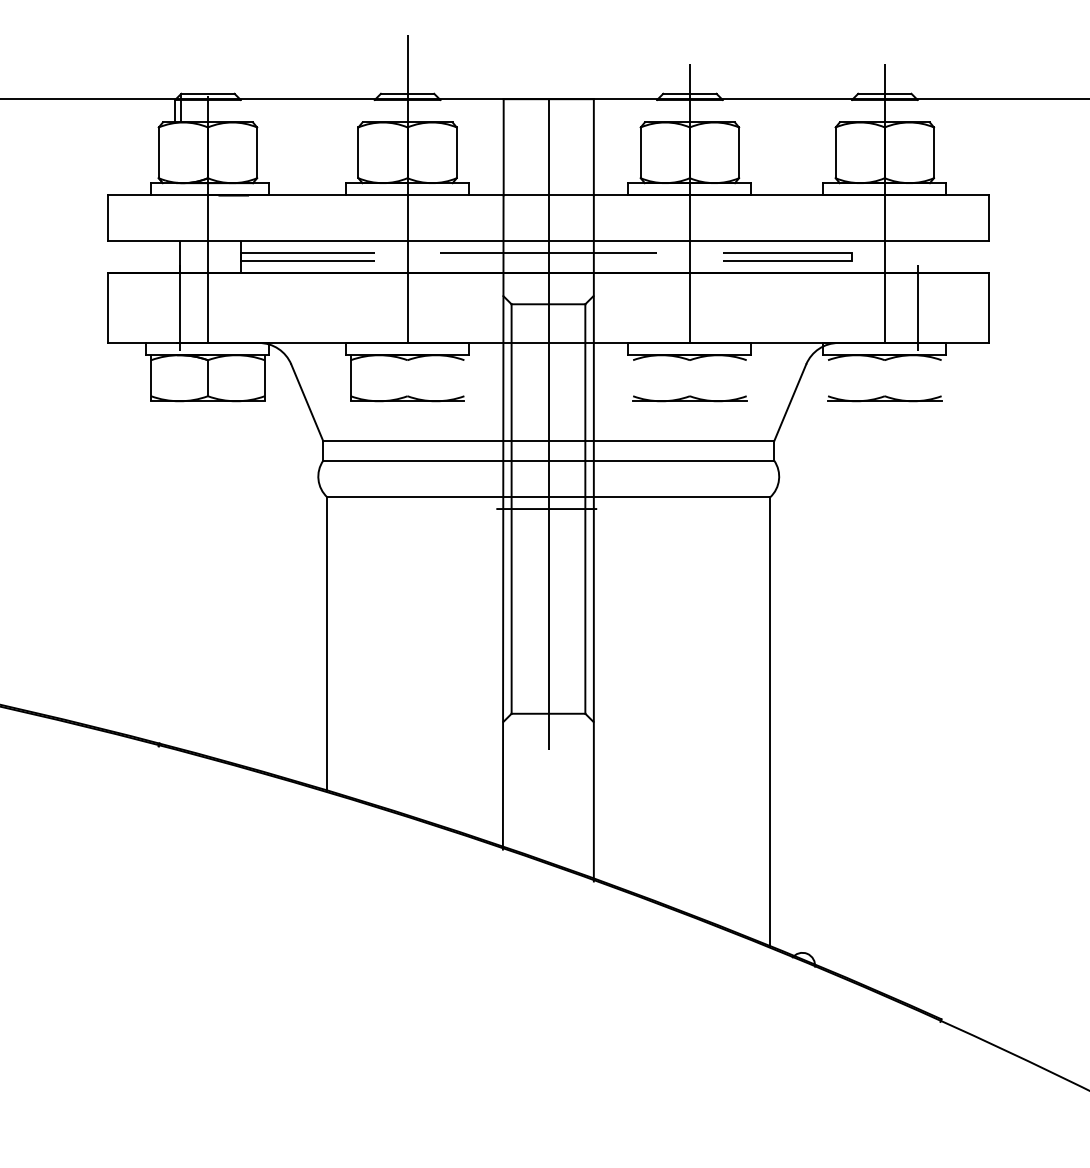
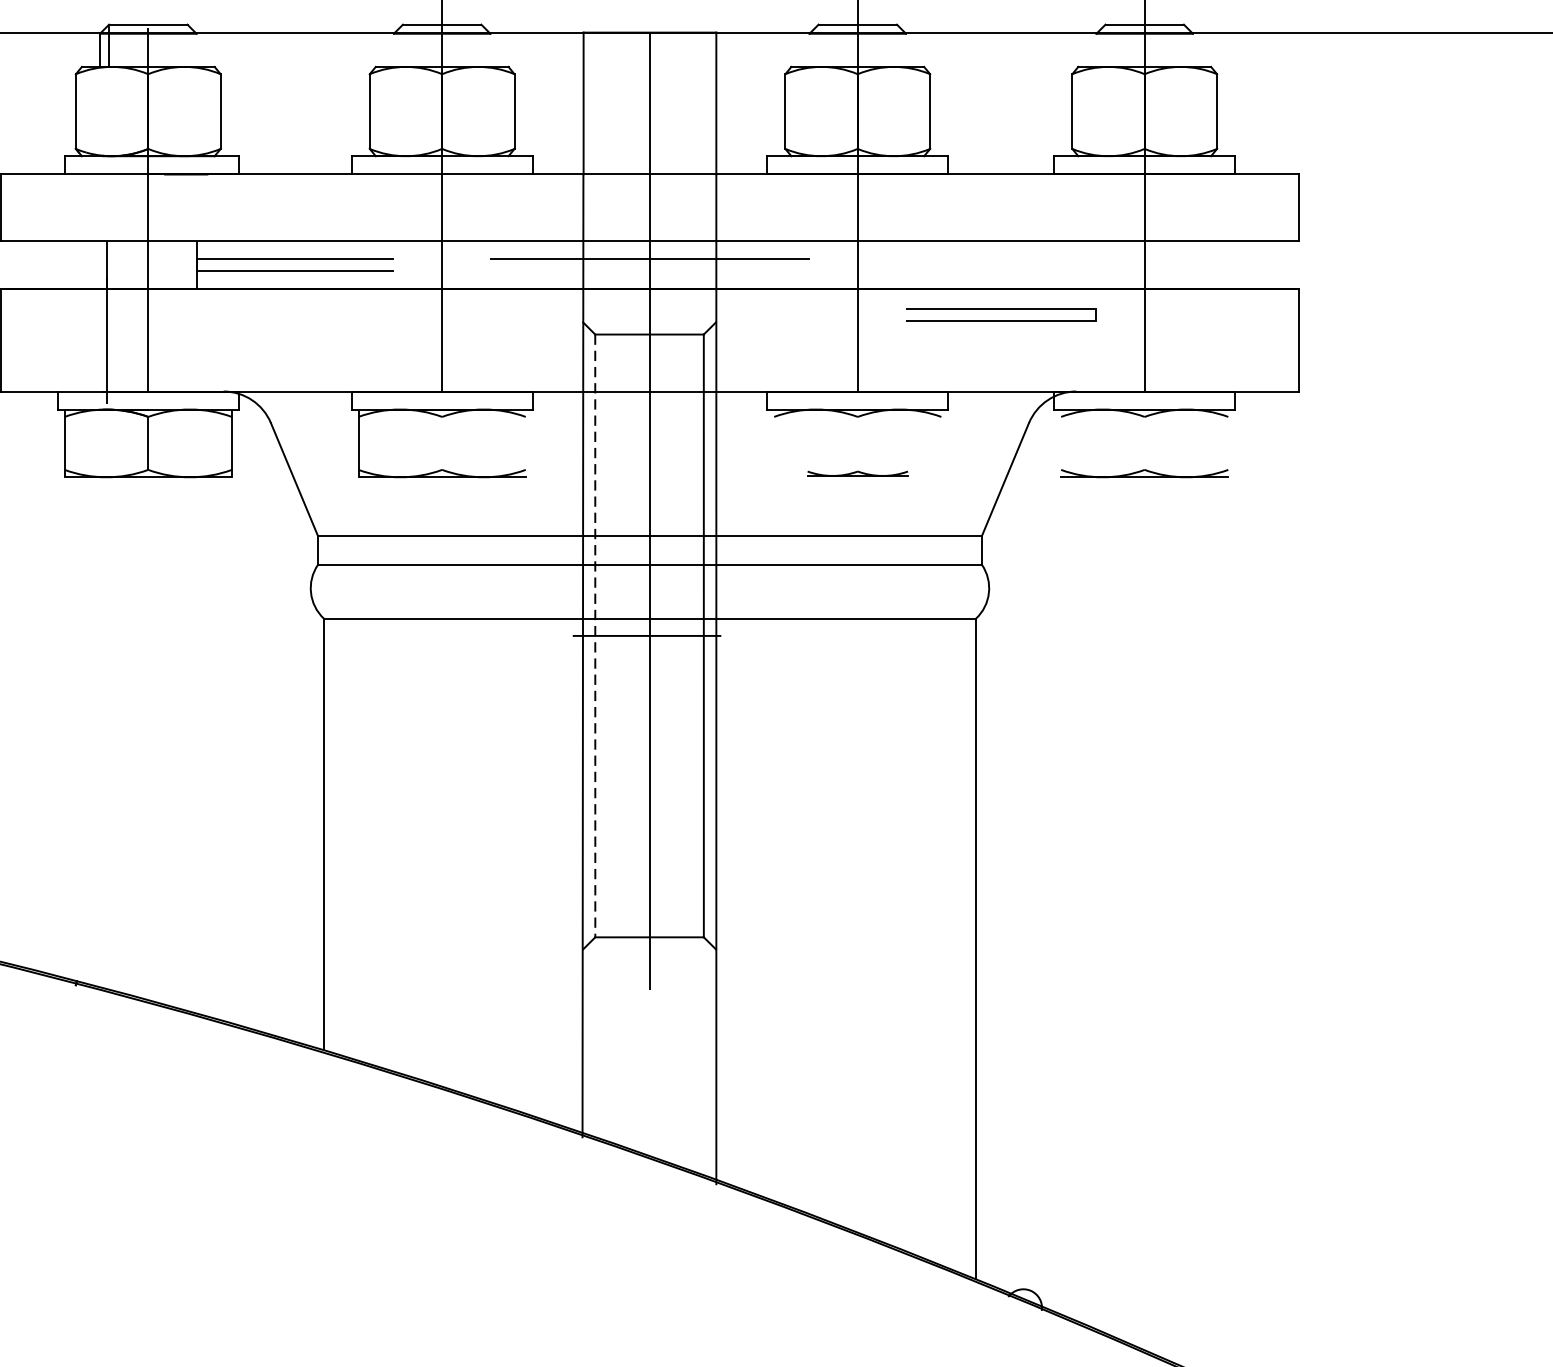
line: (787, 253) -> (1001, 309), moved
line: (917, 308) -> (1192, 340), removed
part: (689, 398) -> (857, 473), size x0.6
line: (511, 509) -> (595, 636), solid -> dashed

